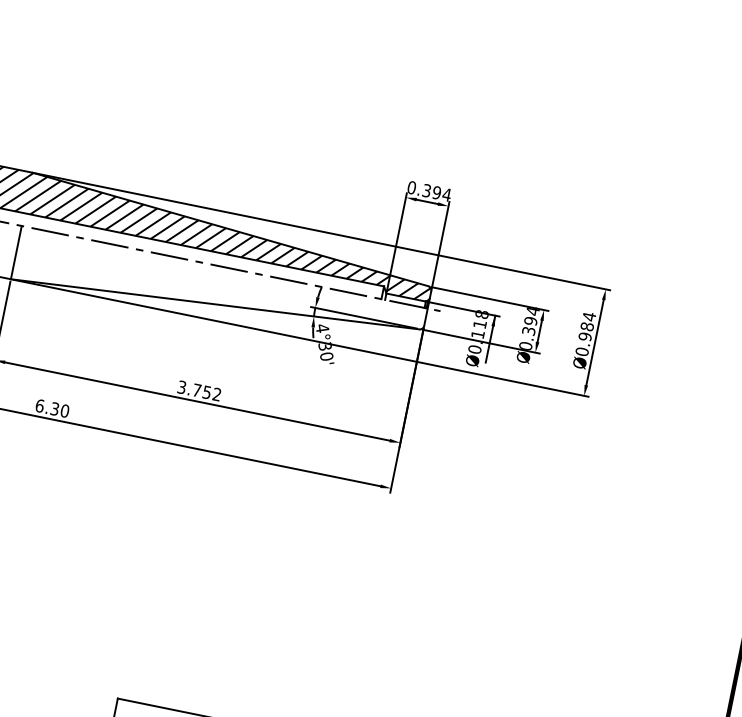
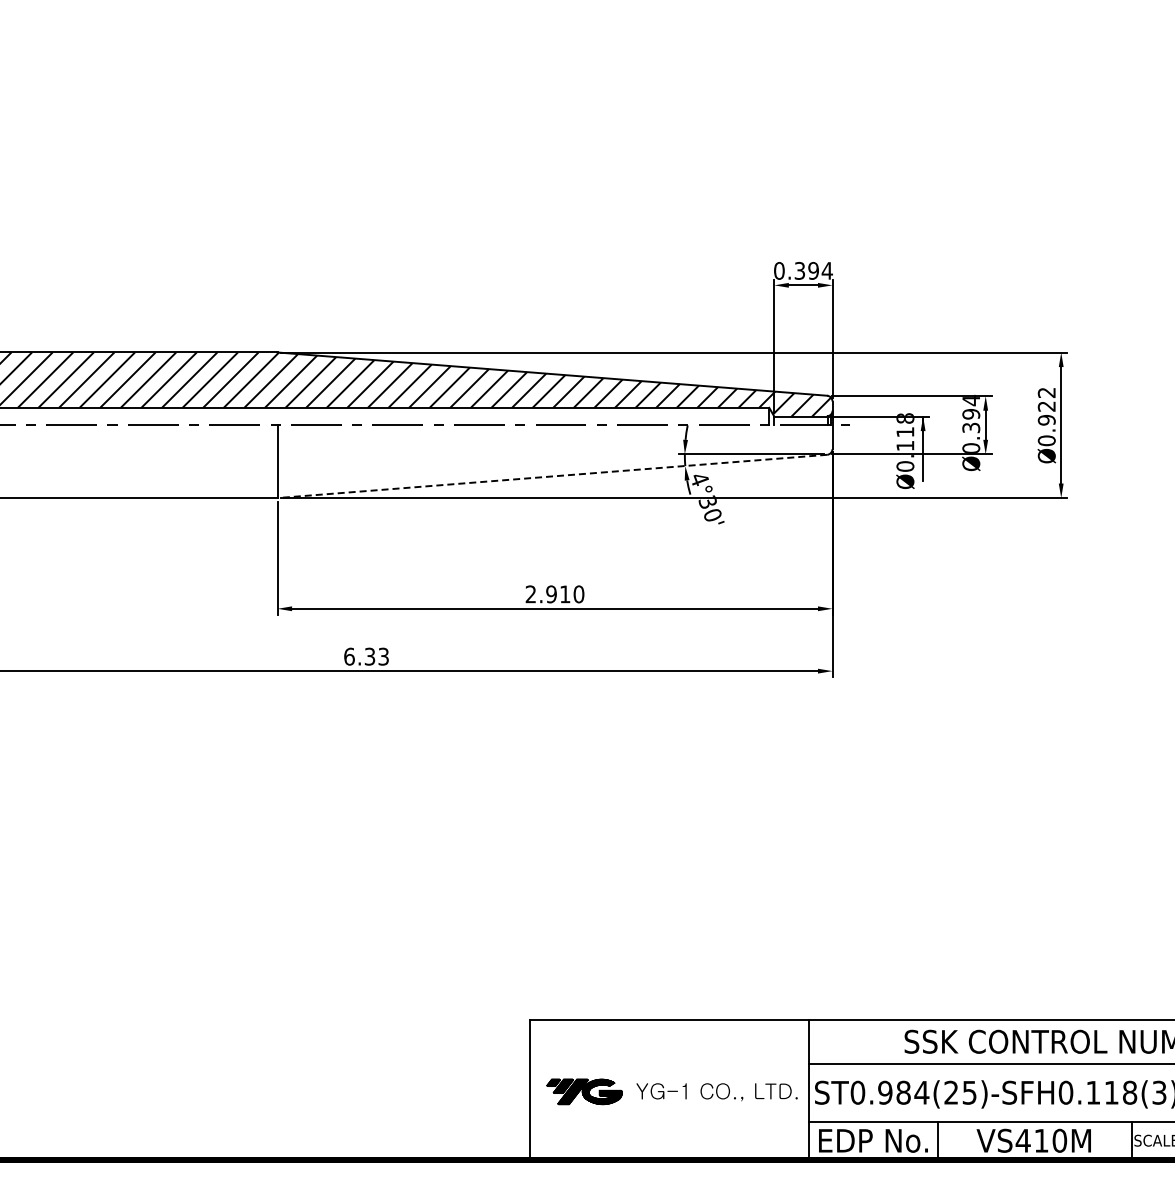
line: (215, 304) -> (552, 476), solid -> dashed
text: (588, 321) -> (1046, 399), Ø0.984 -> Ø0.922
text: (199, 390) -> (554, 594), 3.752 -> 2.910
text: (64, 410) -> (383, 656), 6.30 -> 6.33

